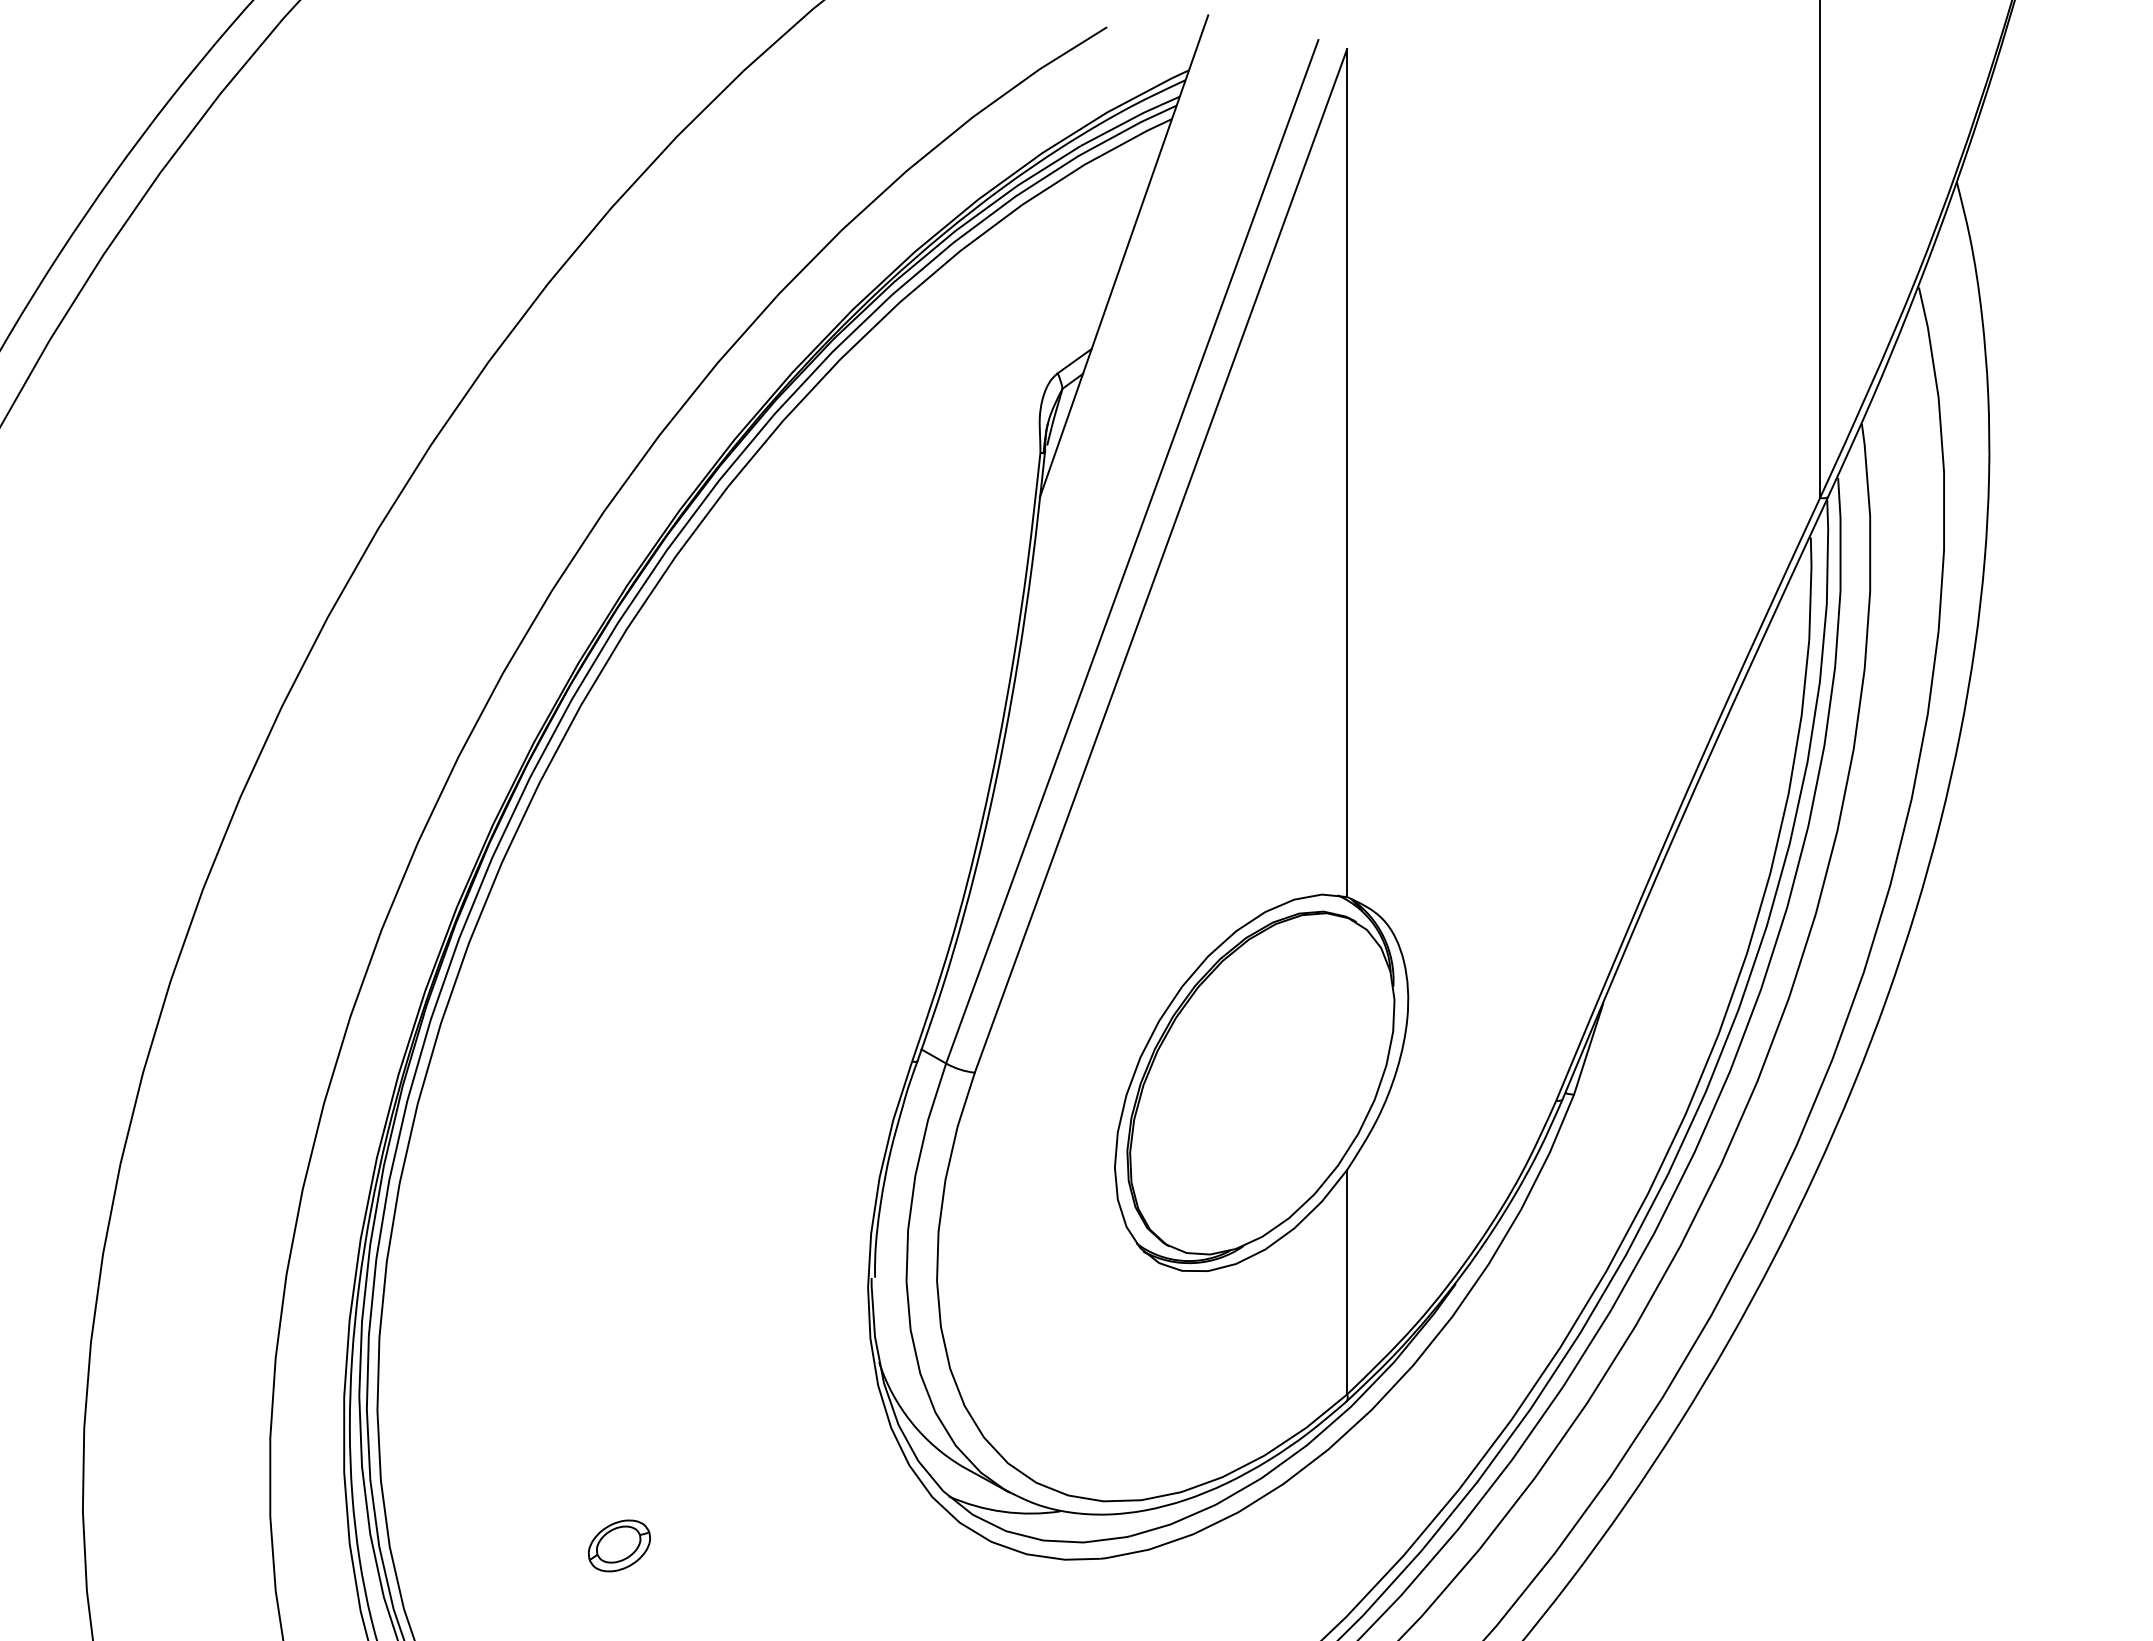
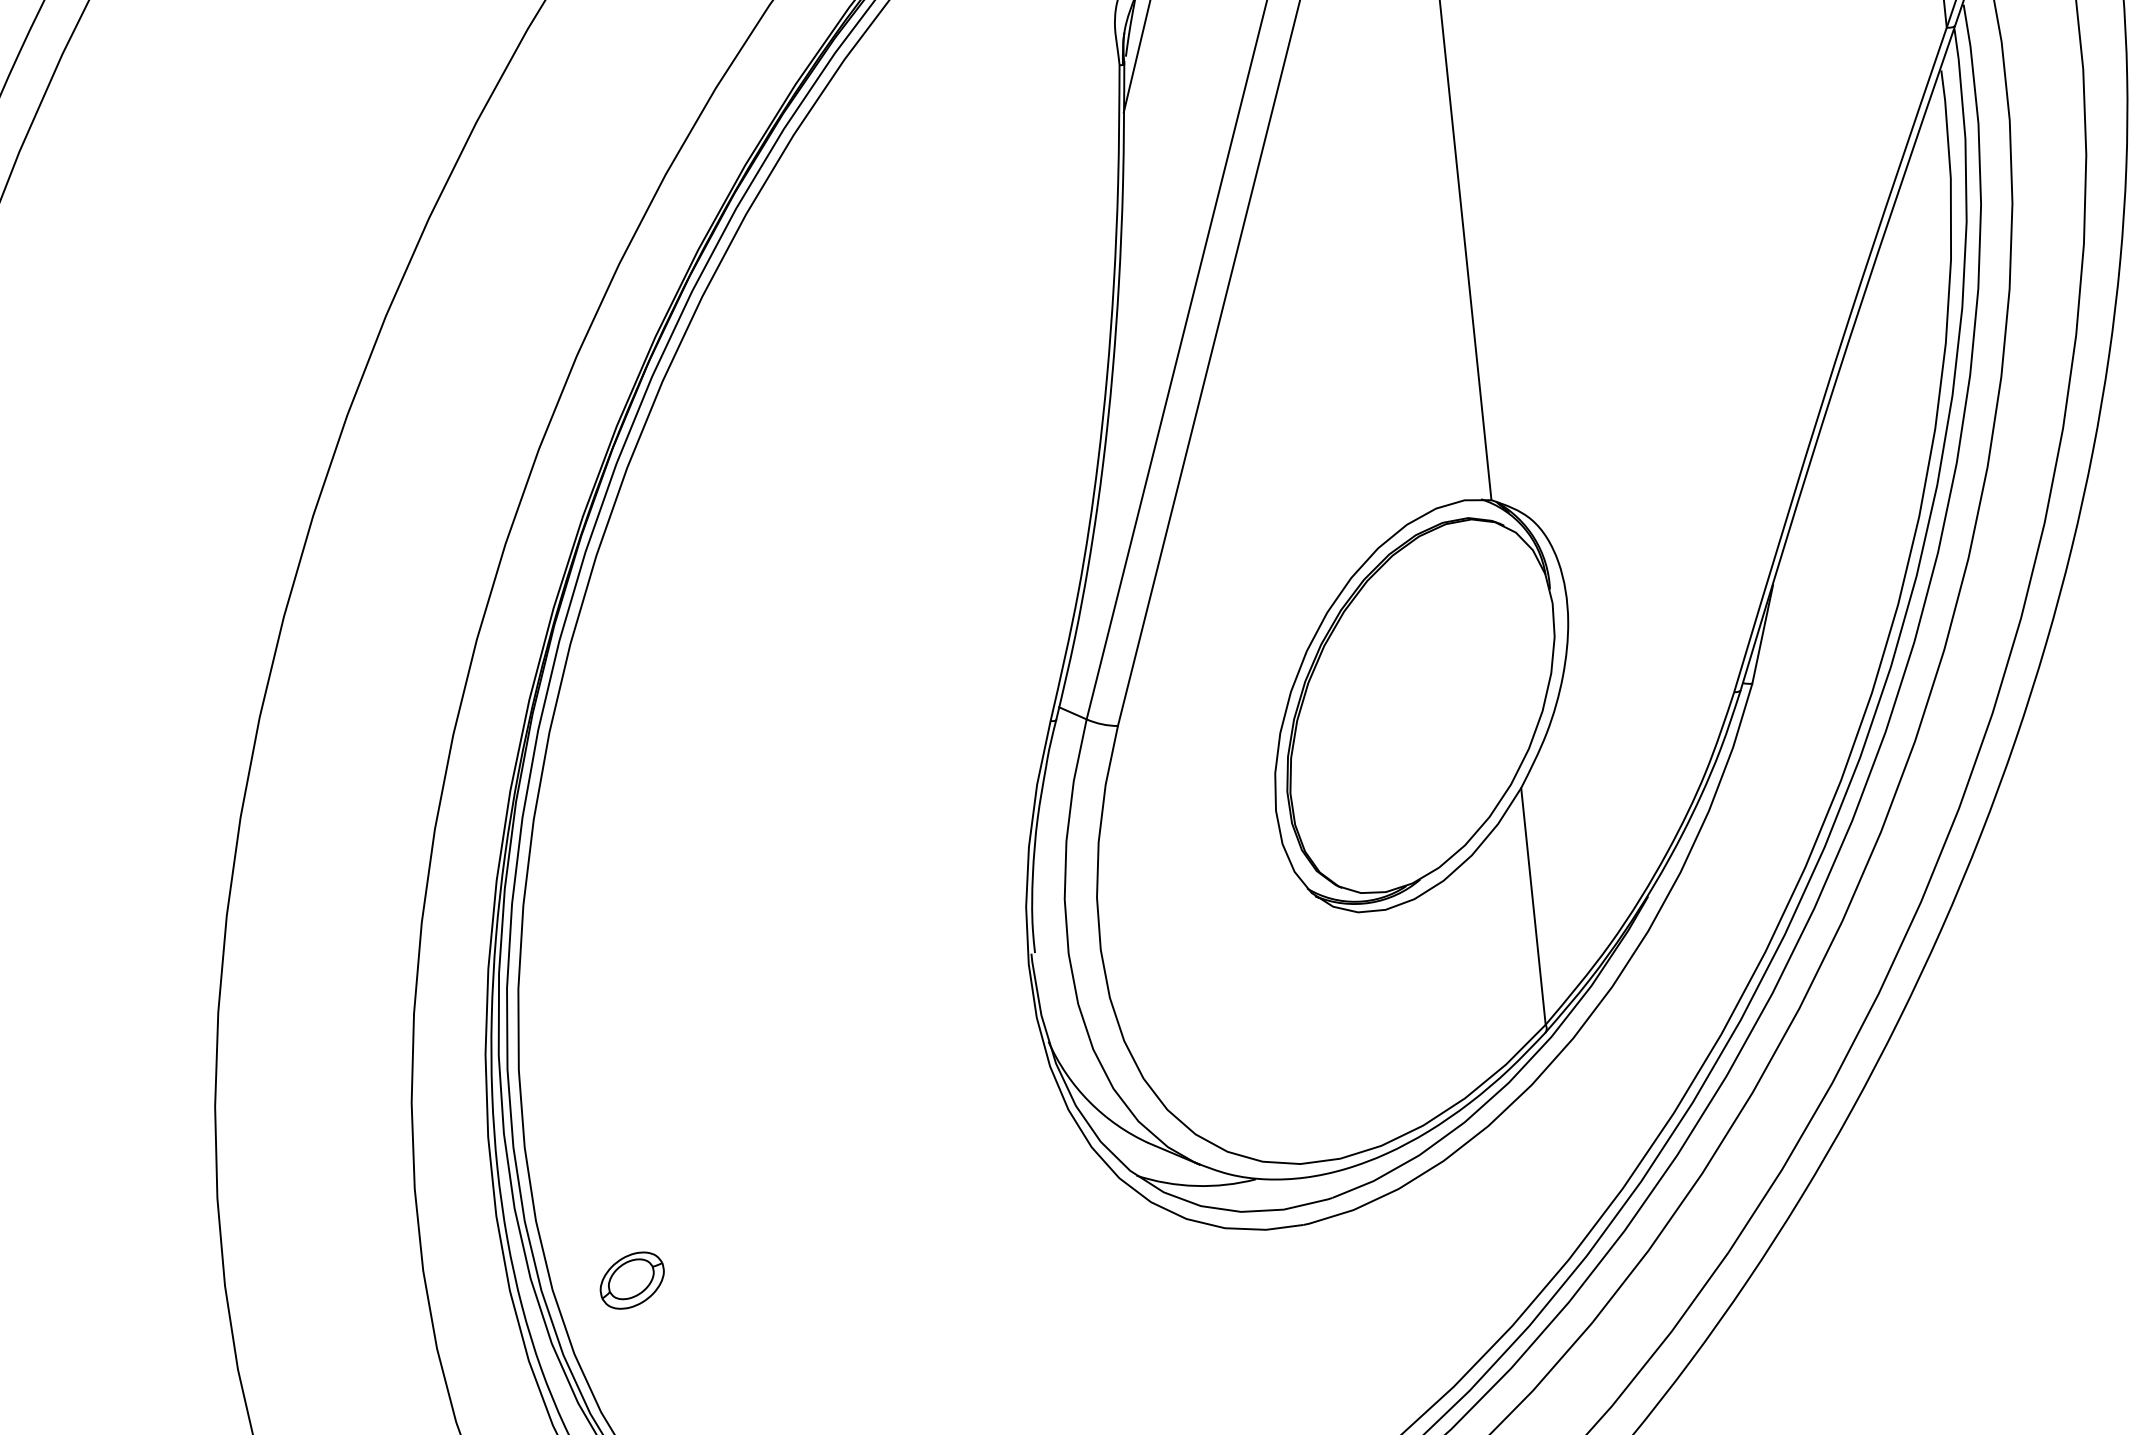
part: (618, 1545) -> (631, 1280), moved

